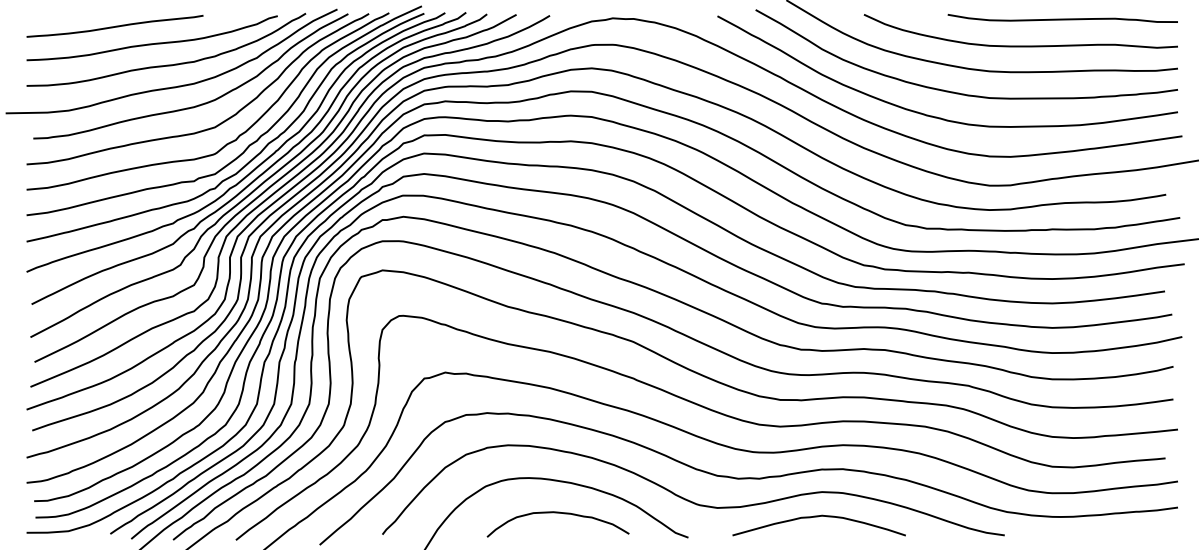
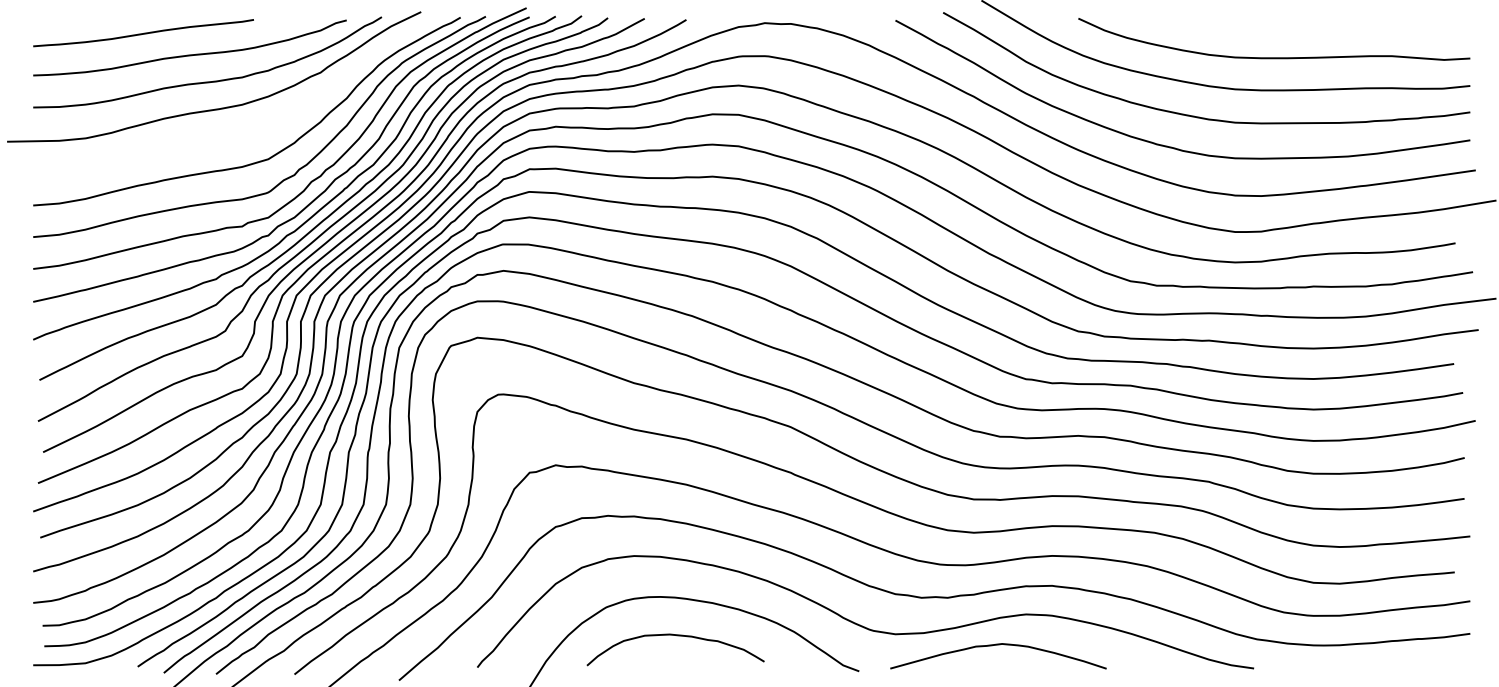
curve: (1062, 18) -> (1326, 23), removed
curve: (199, 104) -> (249, 130), removed
curve: (558, 513) -> (676, 636), moved
curve: (819, 516) -> (998, 645), moved

